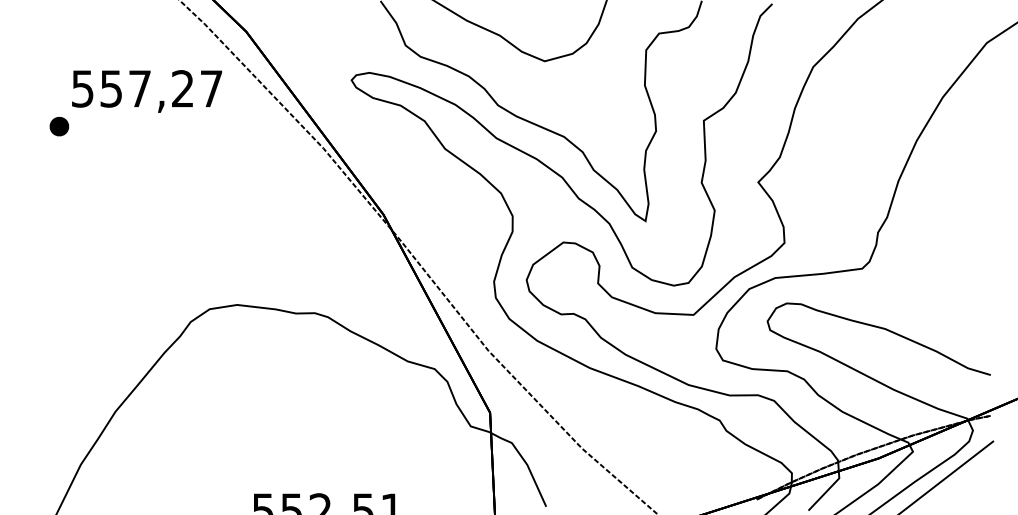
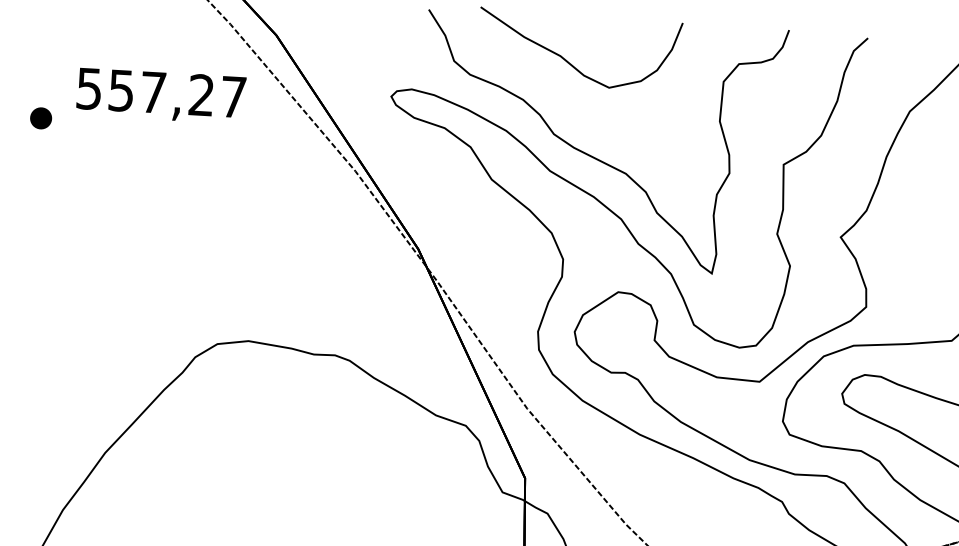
part: (59, 126) -> (41, 118), moved

